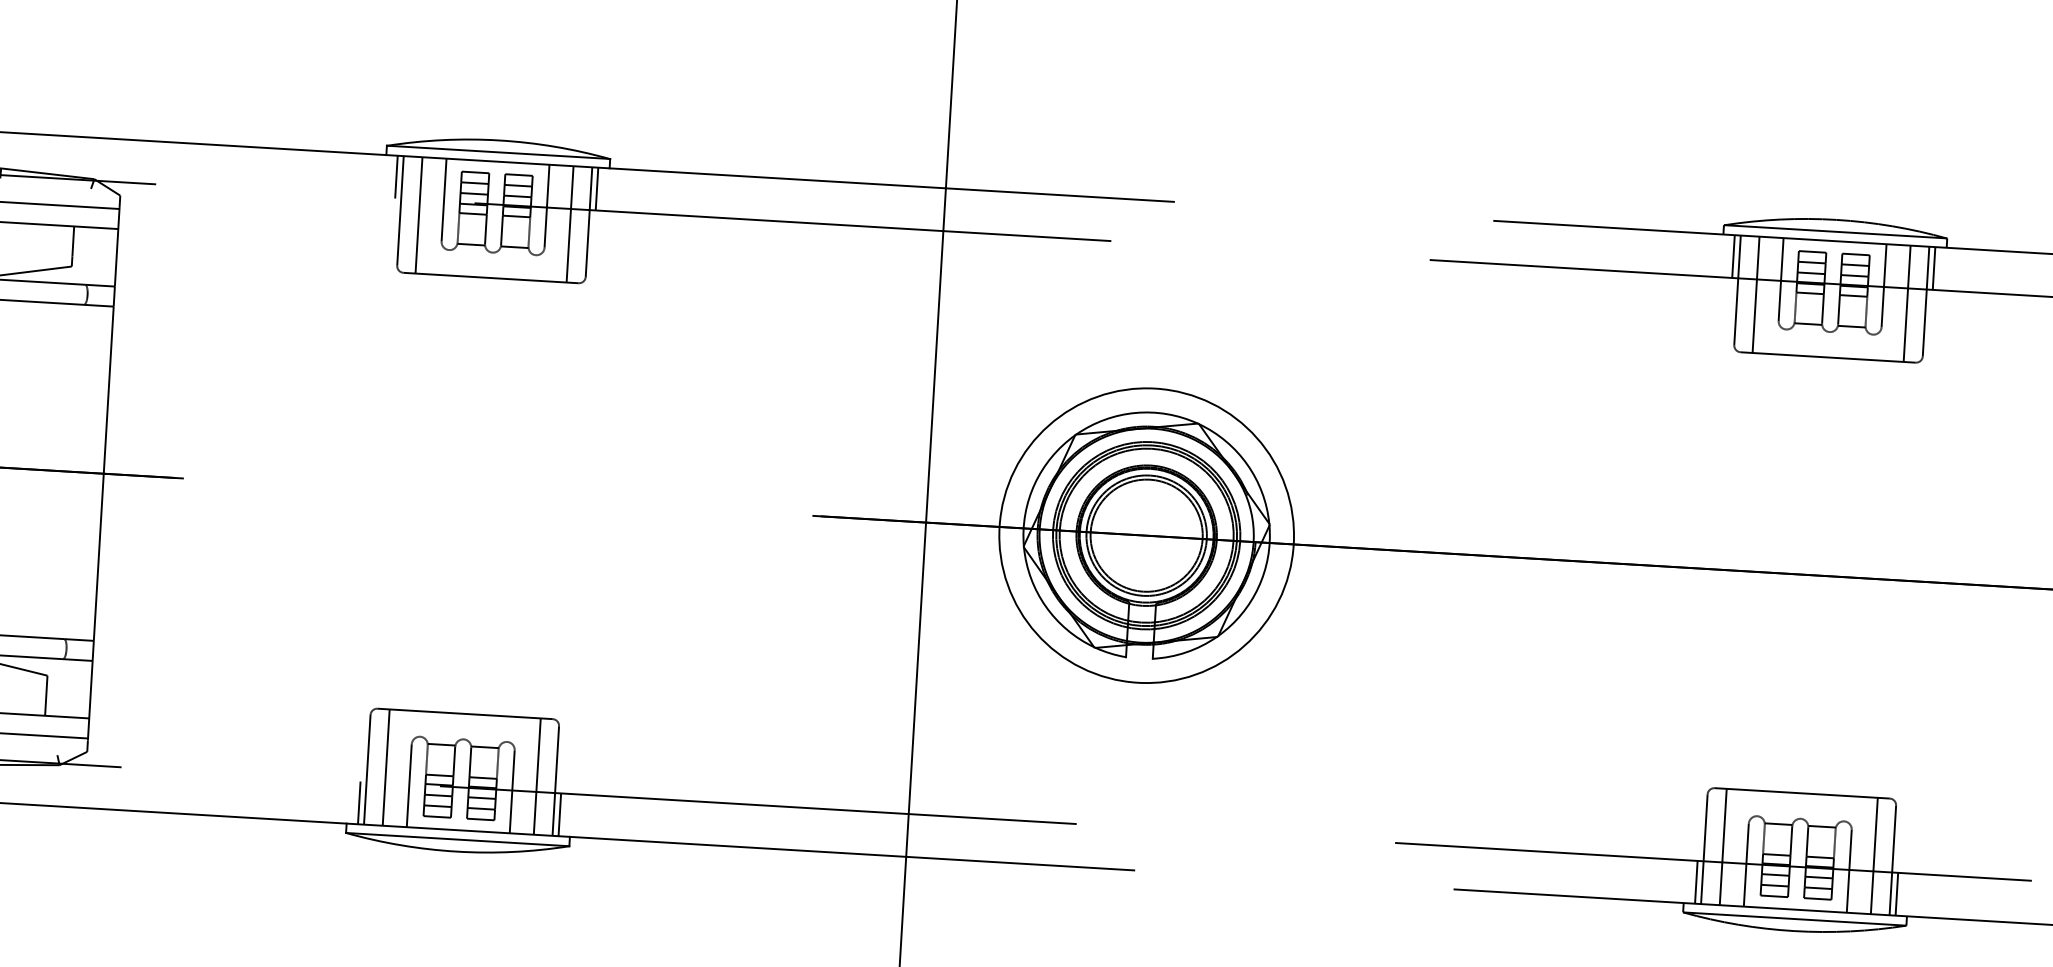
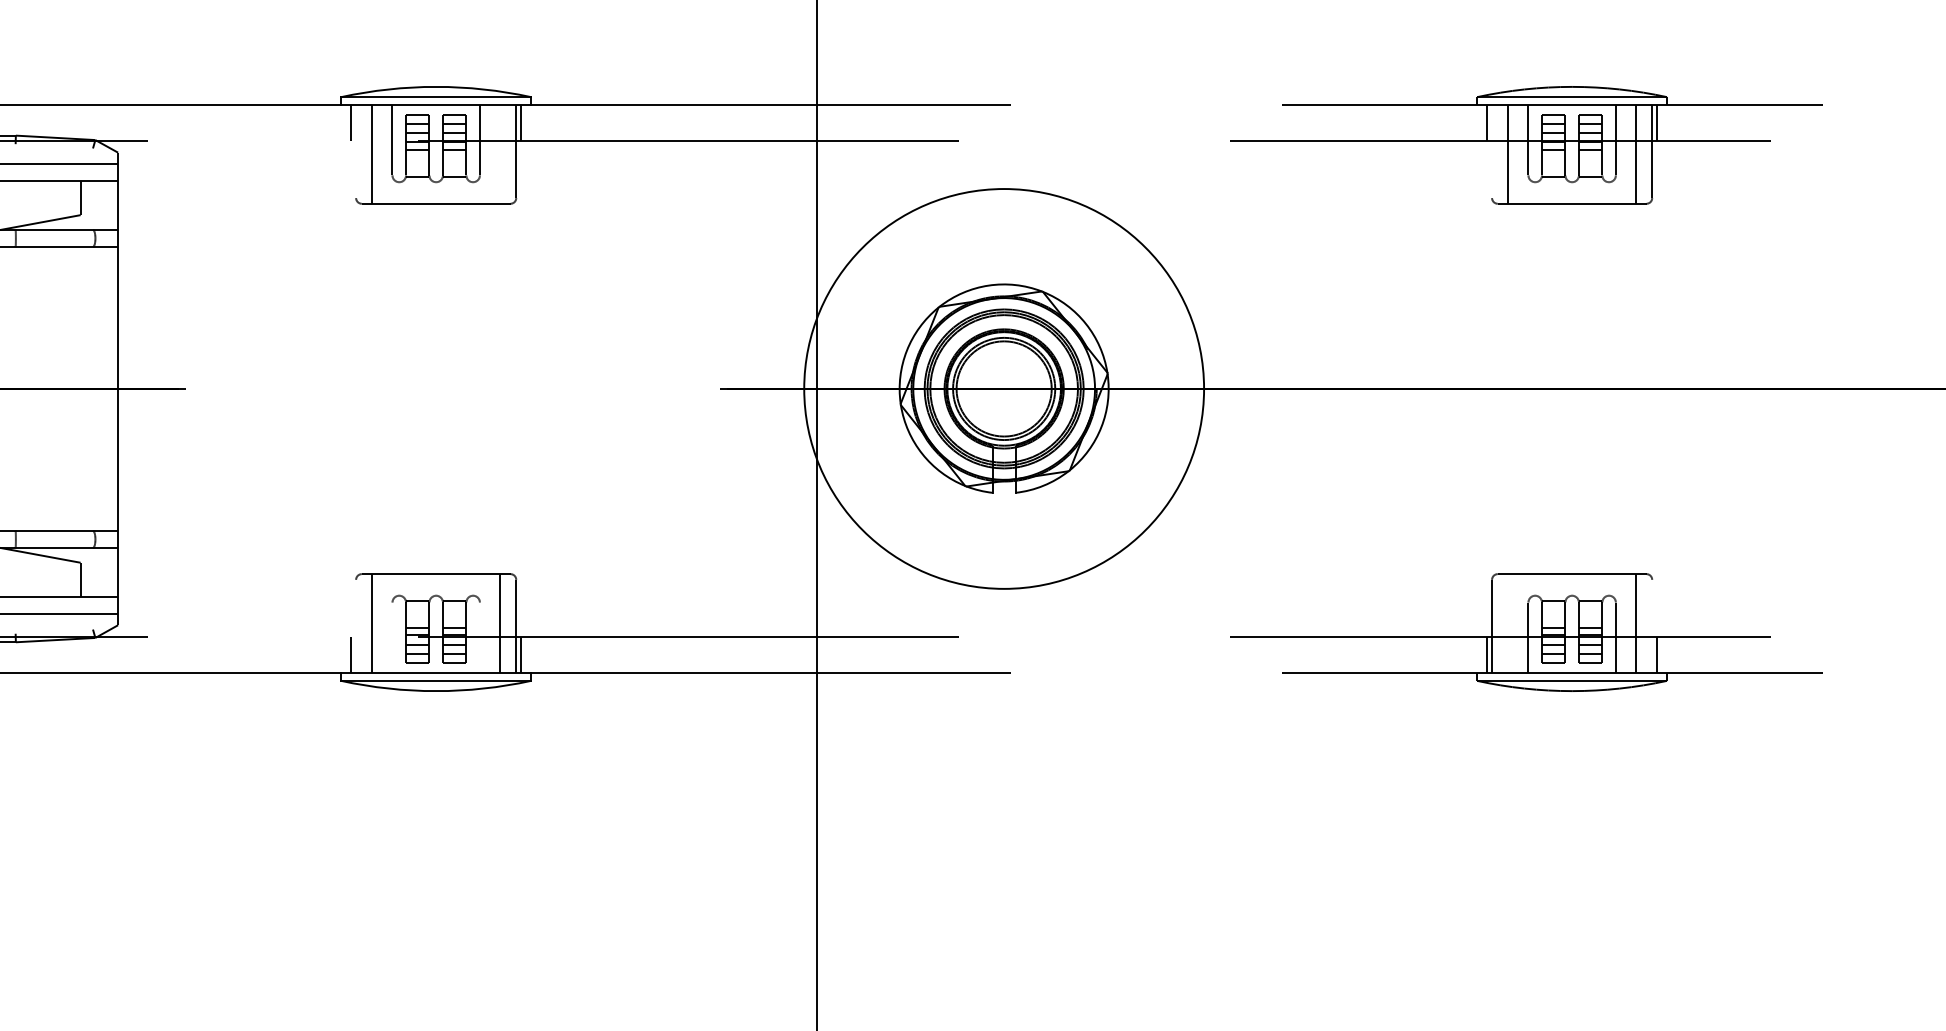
line: (400, 210) -> (356, 151), removed
line: (570, 223) -> (500, 153), removed
line: (1738, 290) -> (1492, 151), removed
circle: (1147, 535) -> (1004, 388), size x1.6
line: (367, 768) -> (356, 625), removed
line: (409, 785) -> (392, 637), removed
line: (511, 791) -> (479, 637), removed
line: (1722, 846) -> (1507, 623), removed
line: (1893, 859) -> (1652, 625), removed

